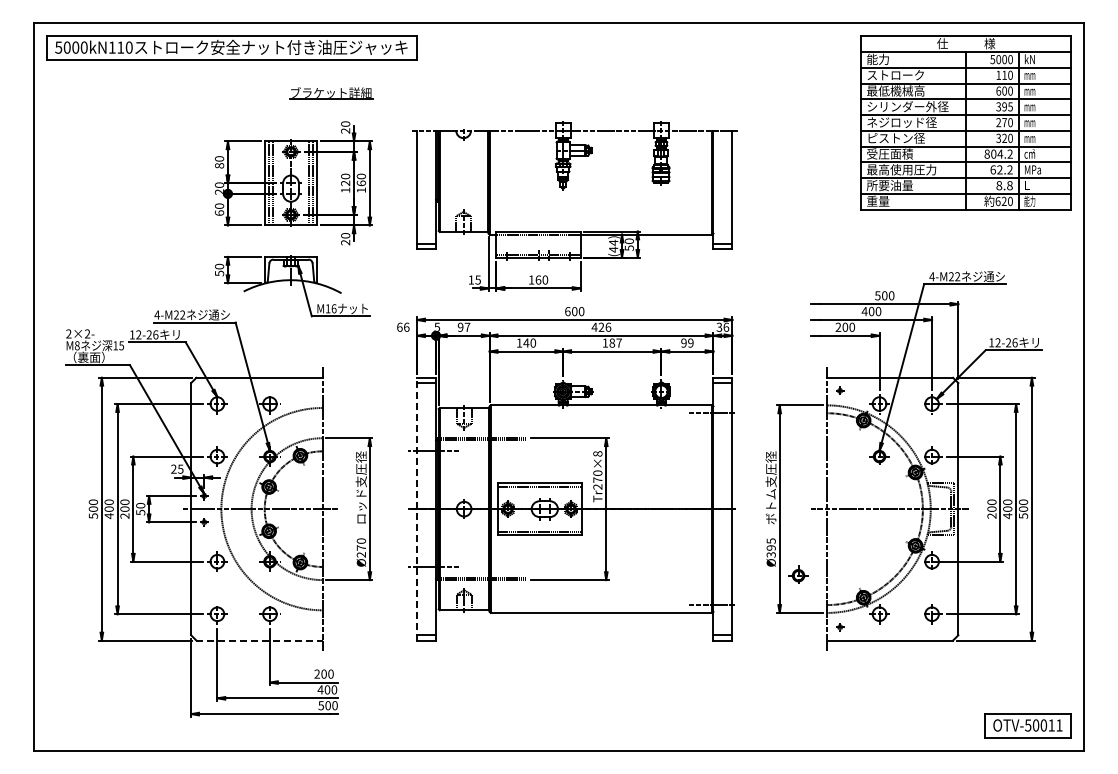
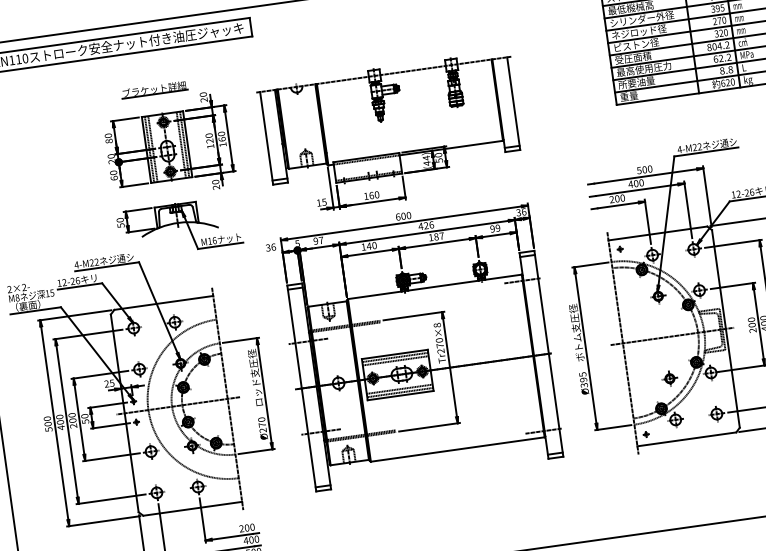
part: (331, 93) -> (154, 89), moved
text: (1029, 201) -> (747, 79), 能力 -> kg
text: (399, 326) -> (267, 247), 66 -> 36
line: (539, 491) -> (395, 361), added
line: (417, 508) -> (302, 387), dashed -> solid
line: (539, 527) -> (399, 389), added
part: (798, 574) -> (669, 377), moved
line: (259, 640) -> (192, 508), dashed -> solid

